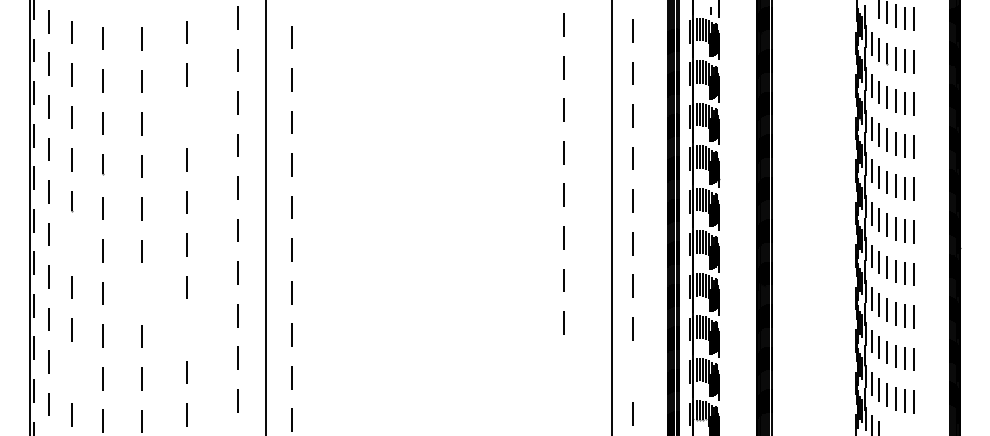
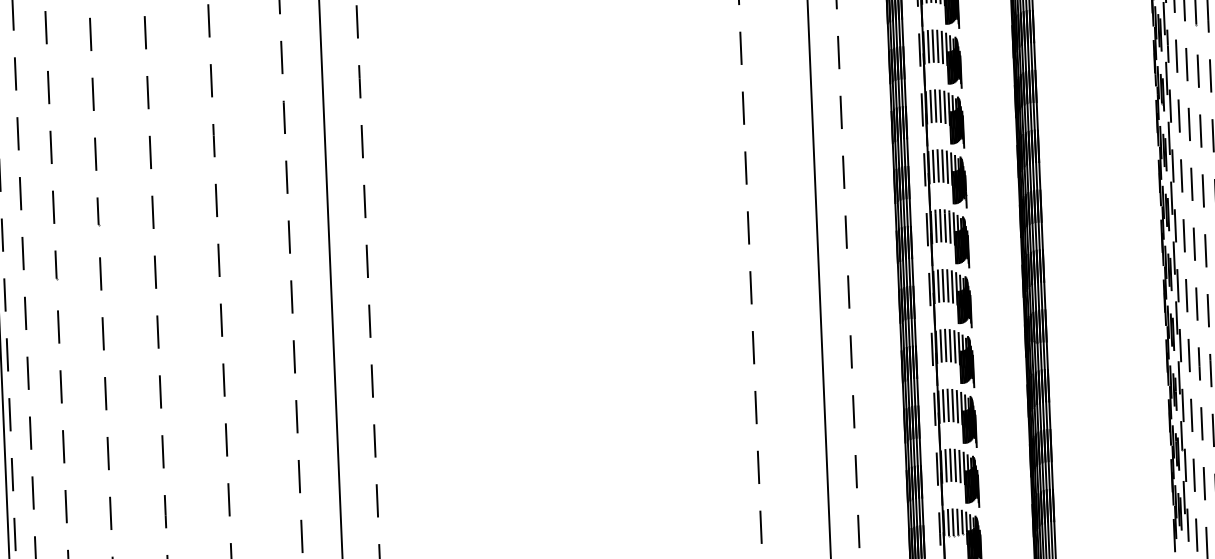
line: (186, 117) -> (213, 140), added
line: (71, 244) -> (58, 326), added
line: (141, 293) -> (160, 391), added
line: (186, 329) -> (225, 439), added
line: (563, 365) -> (758, 467), added
line: (632, 370) -> (855, 470), added
line: (71, 372) -> (66, 506), added
line: (563, 407) -> (760, 526), added

